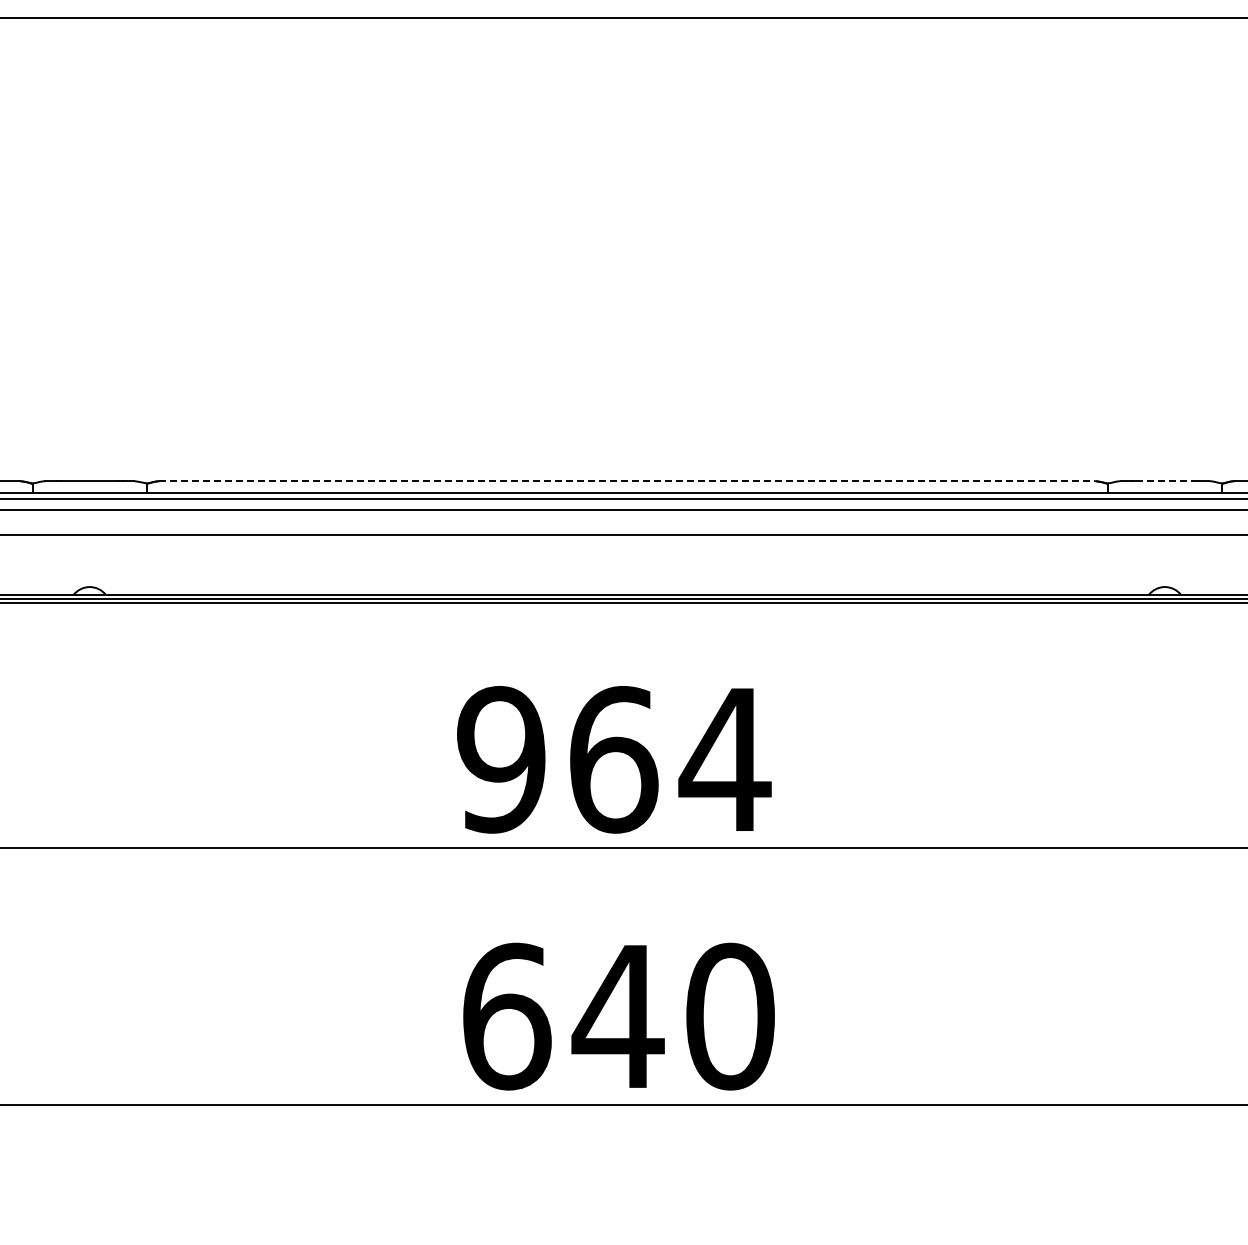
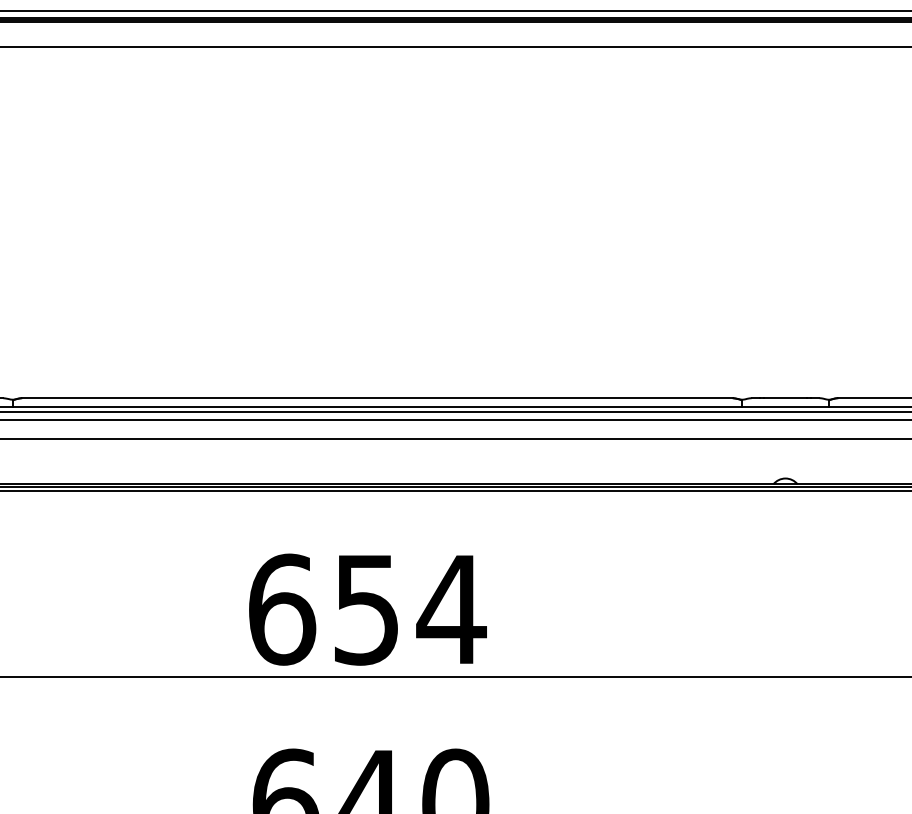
line: (627, 481) -> (377, 398), dashed -> solid
line: (1164, 481) -> (785, 398), dashed -> solid
text: (557, 759) -> (324, 609), 964 -> 654

